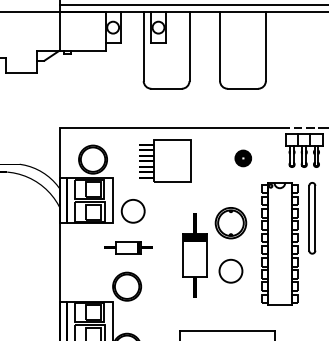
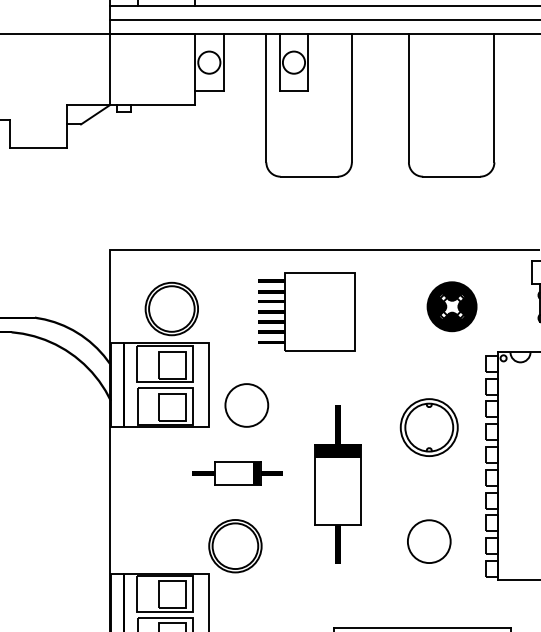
part: (243, 158) -> (452, 306), size x1.67
part: (194, 255) -> (336, 484), moved
circle: (230, 270) -> (428, 540), moved

